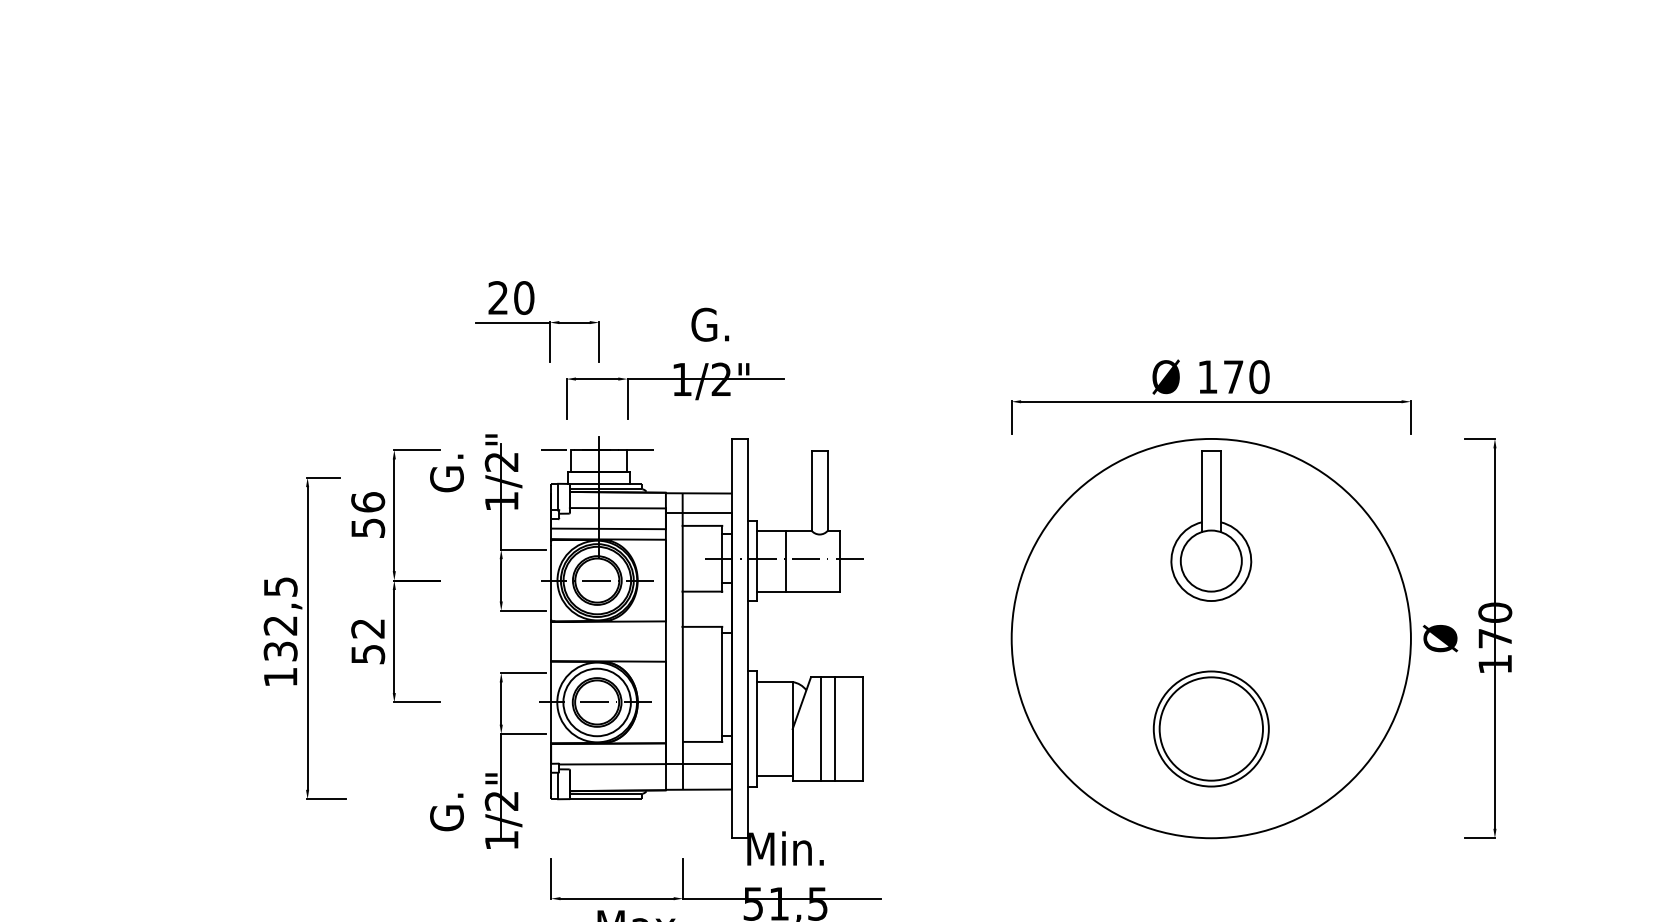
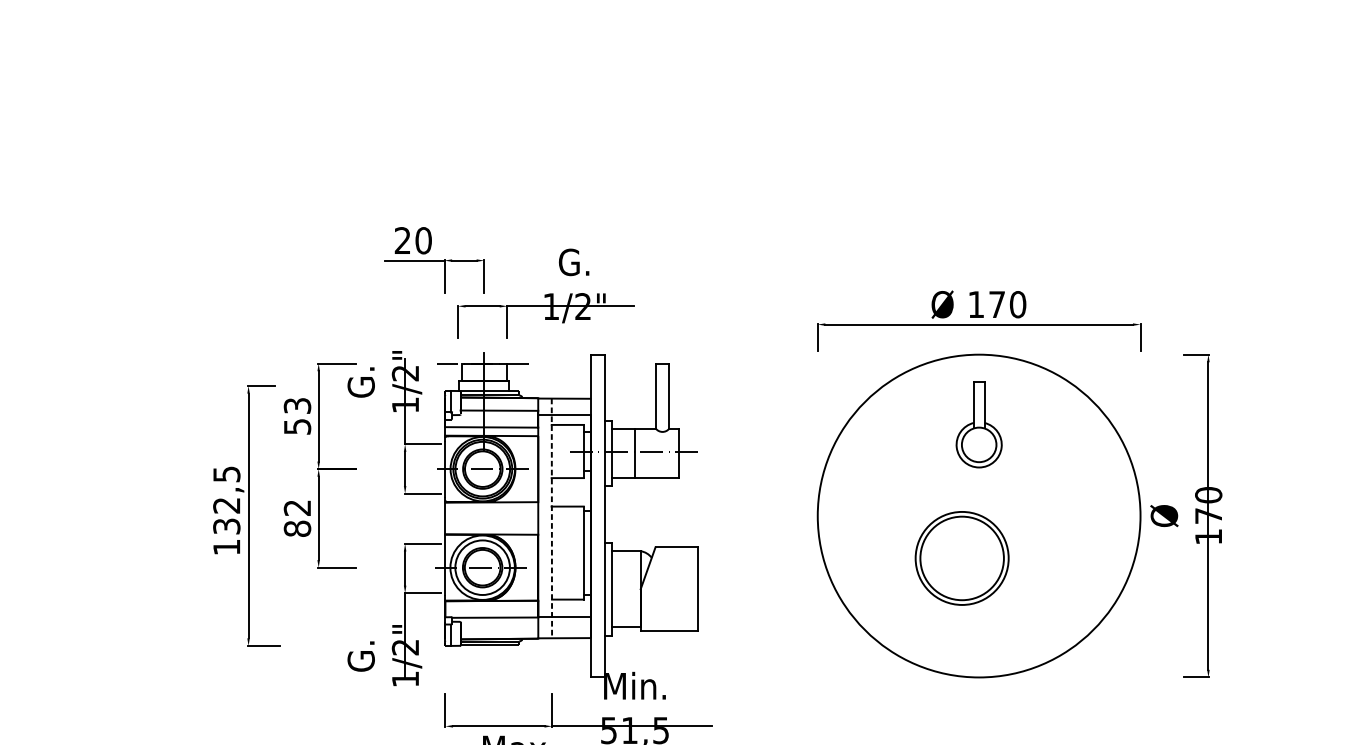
text: (368, 502) -> (297, 406), 56 -> 53
part: (1211, 525) -> (979, 424), size x0.7
line: (682, 642) -> (551, 519), solid -> dashed
text: (368, 654) -> (297, 528), 52 -> 82
line: (820, 728) -> (663, 588), removed
line: (834, 728) -> (674, 588), removed
part: (1210, 728) -> (961, 558), moved

